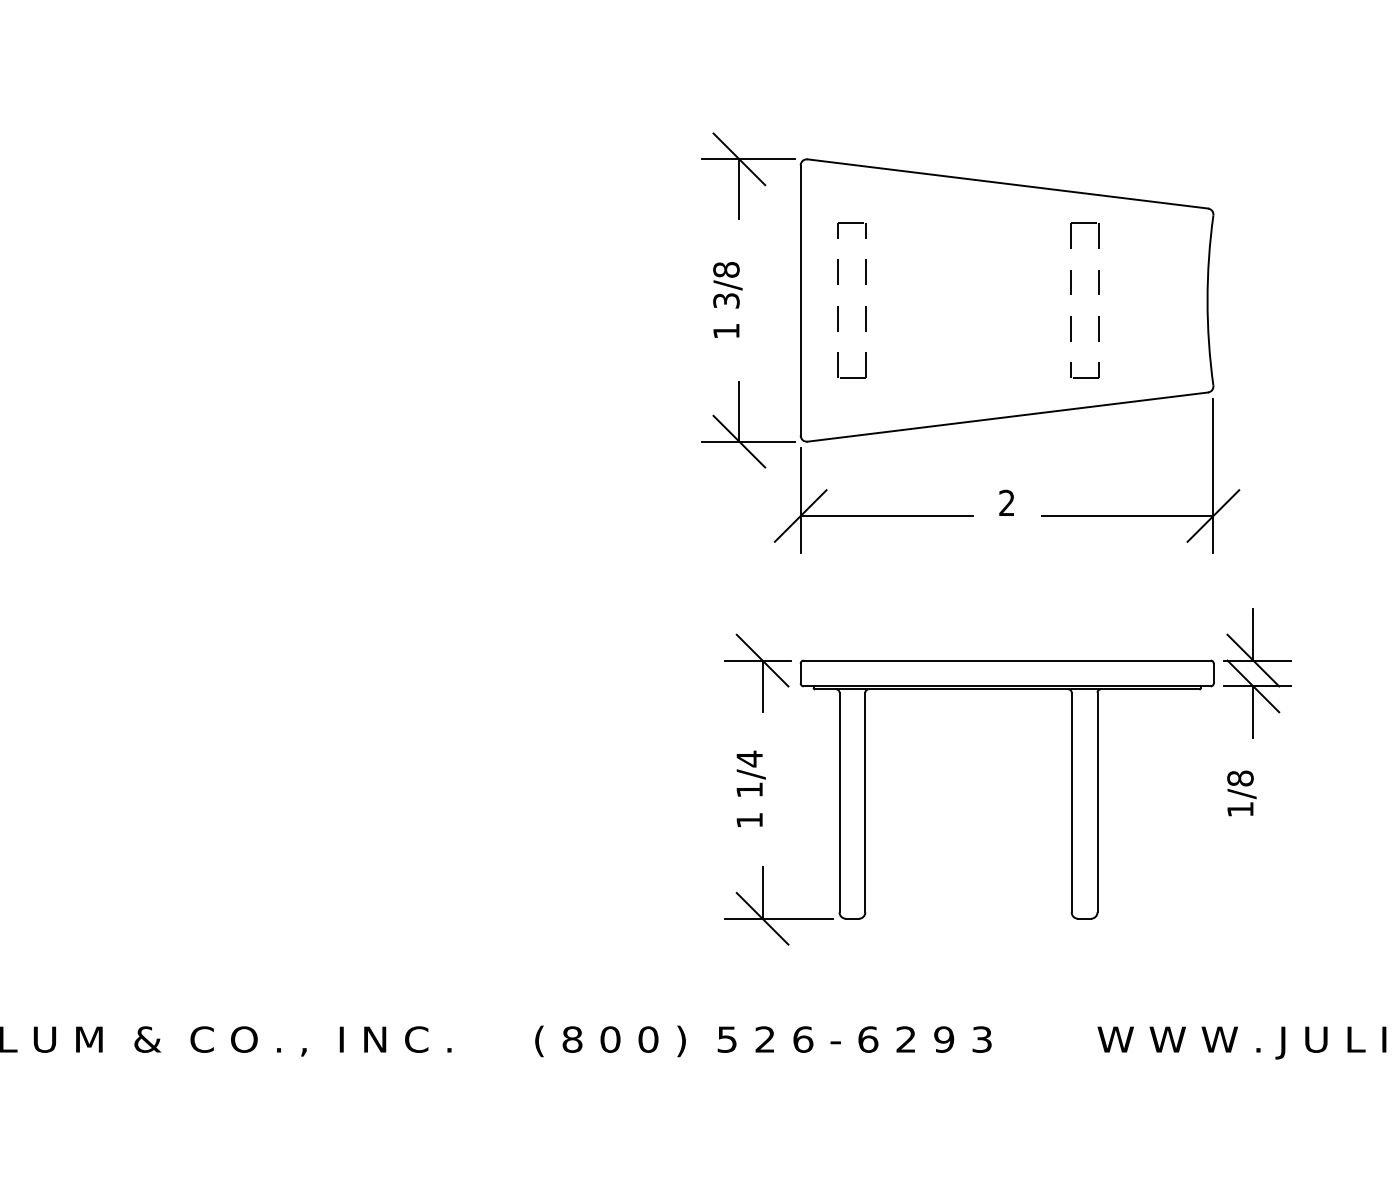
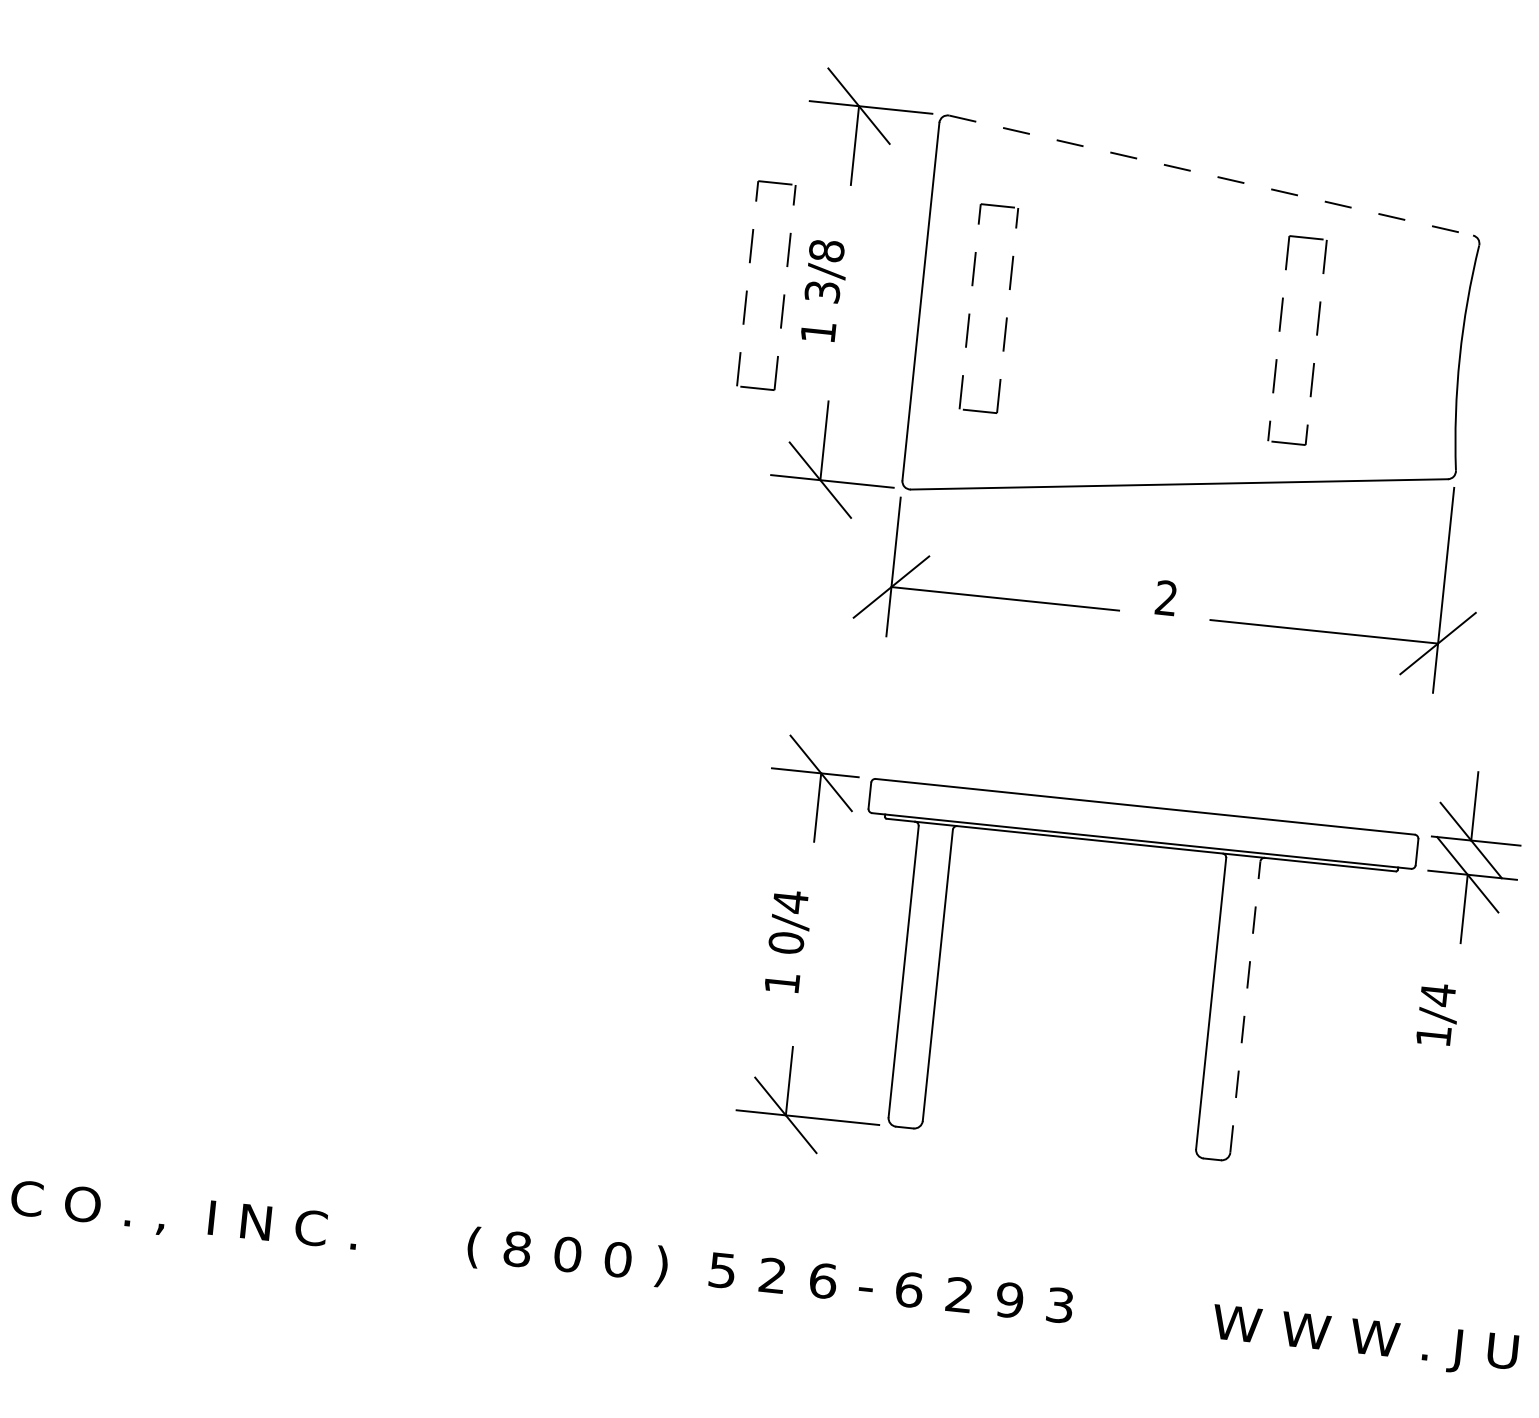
line: (1007, 183) -> (1210, 174), solid -> dashed
part: (670, 306) -> (747, 291), added
text: (1240, 778) -> (1438, 994), 1/8 -> 1/4
text: (749, 789) -> (786, 942), 1/4 -> 0/4
line: (1097, 802) -> (1245, 1007), solid -> dashed

